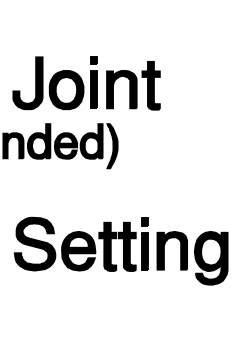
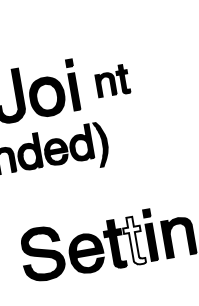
part: (133, 85) -> (112, 80), size x0.6
fill: (126, 246) -> (132, 240), removed

